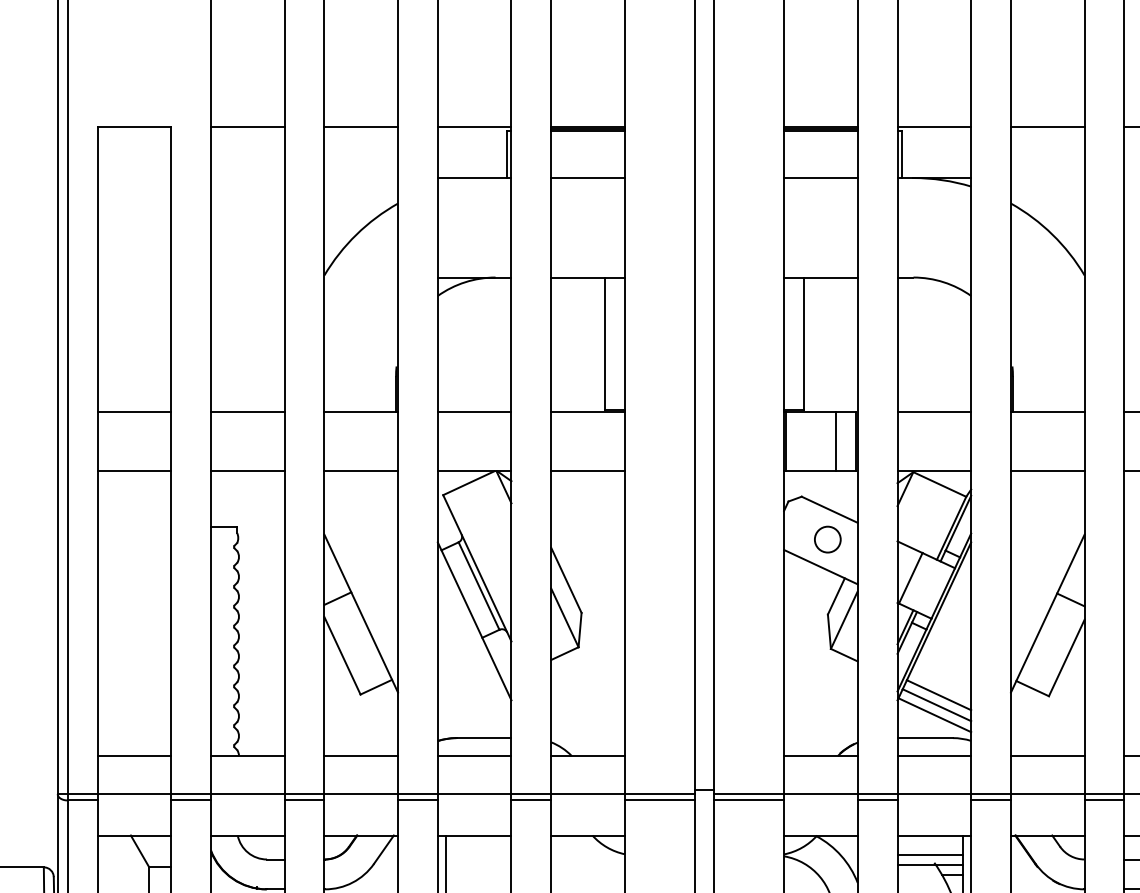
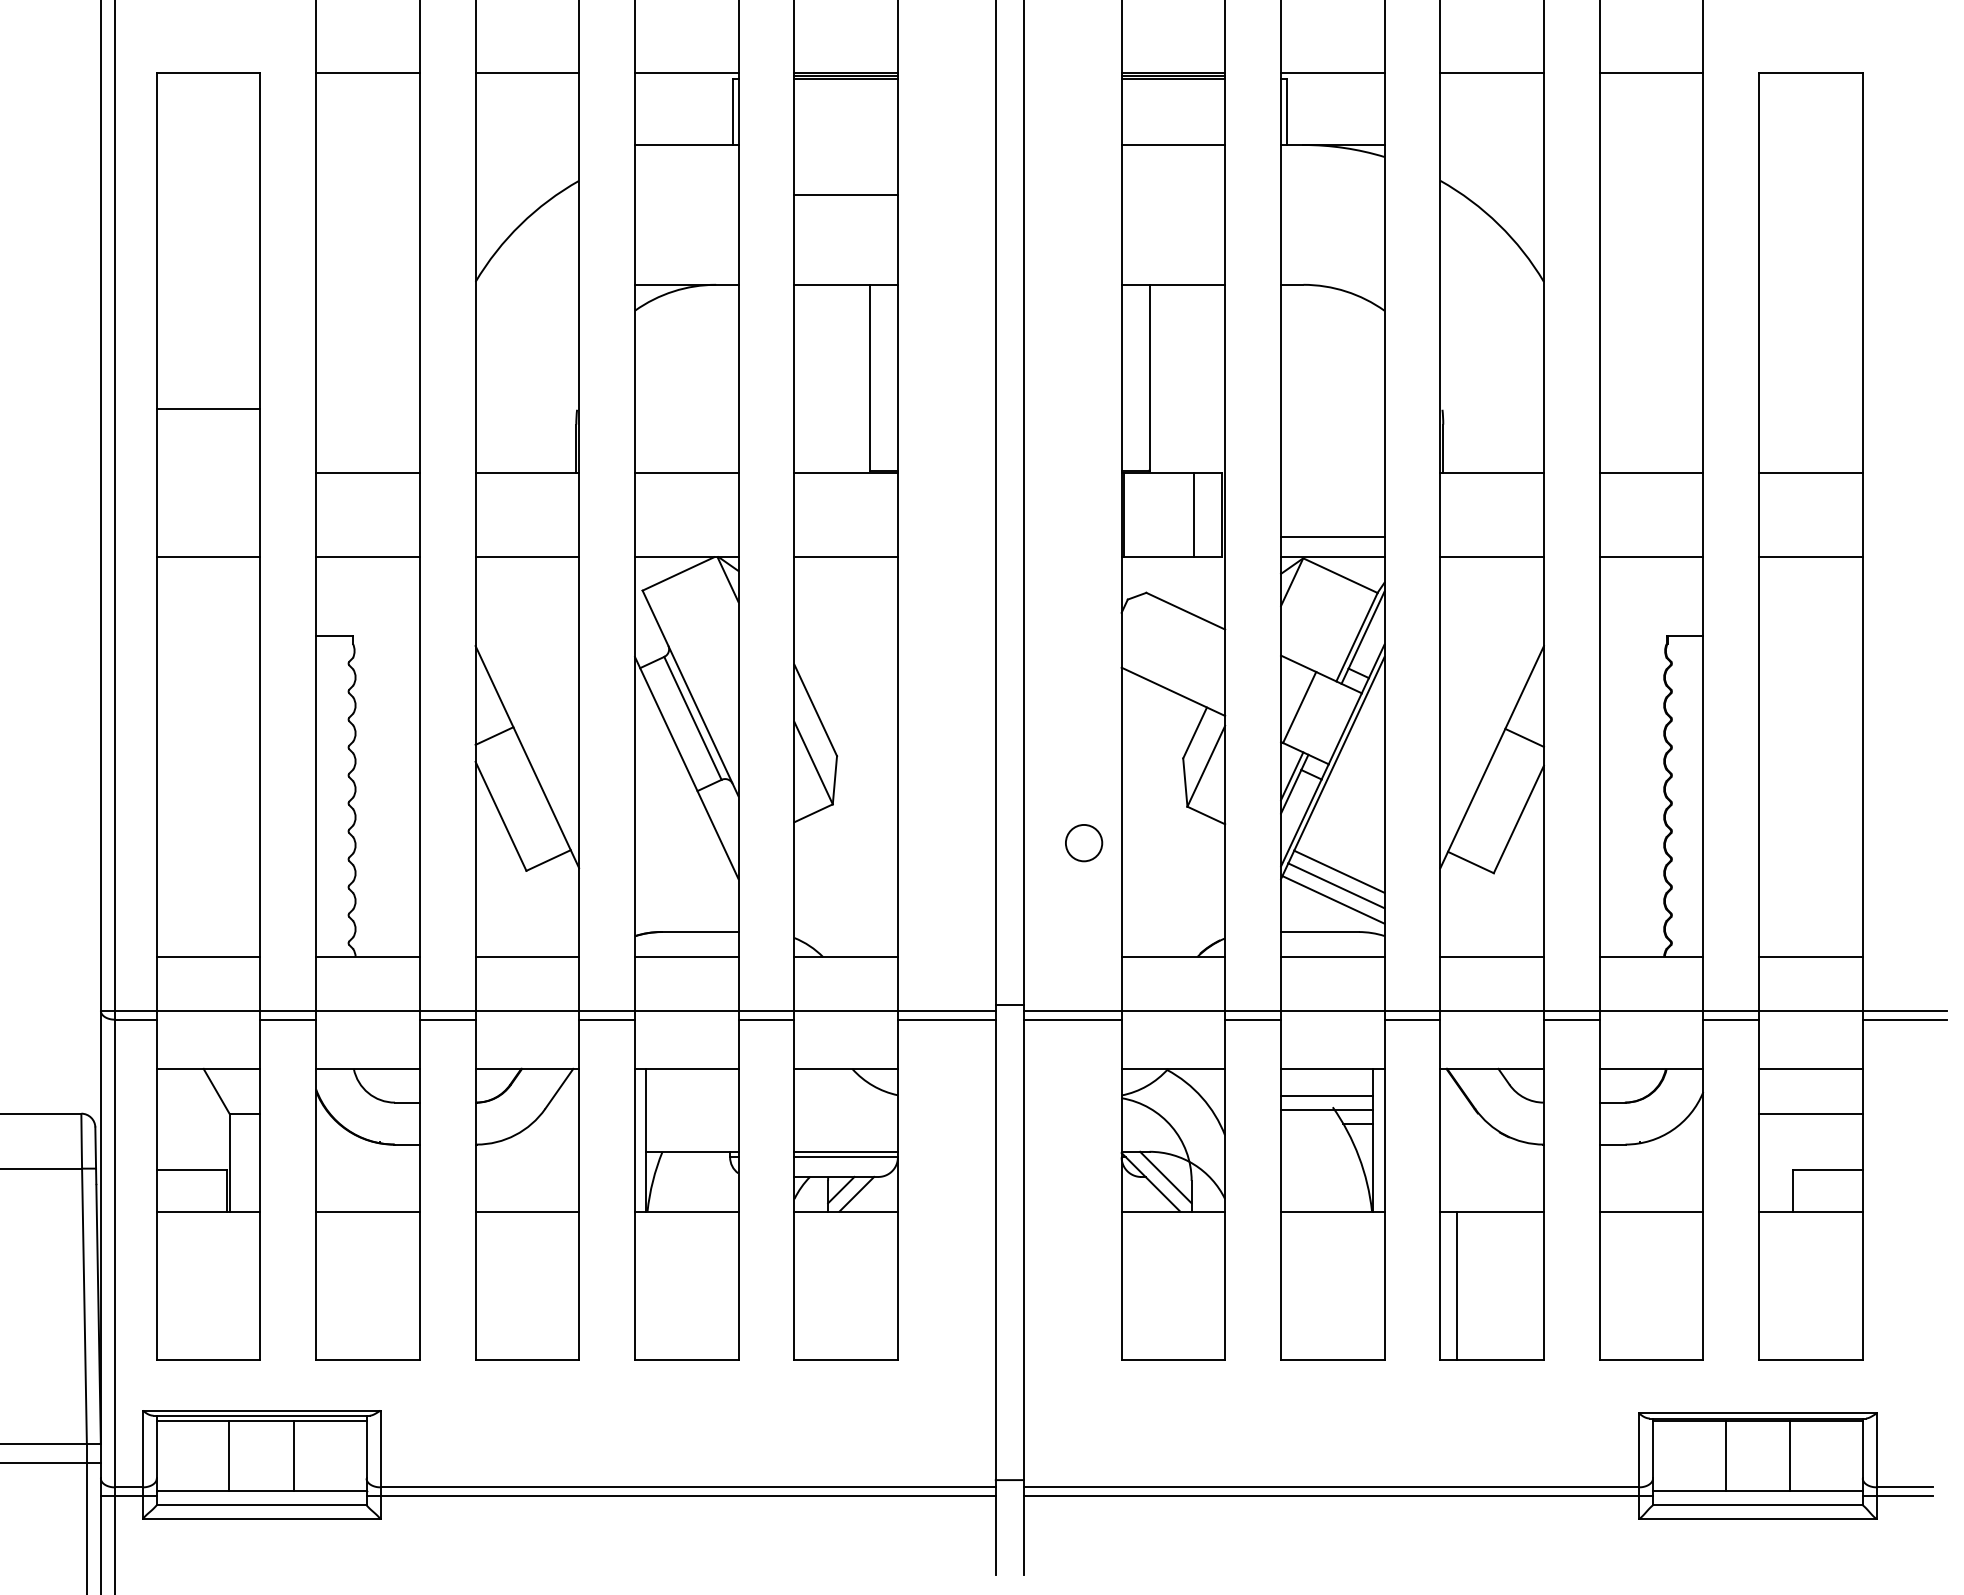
line: (587, 177) -> (845, 194), moved
line: (134, 411) -> (208, 409), moved
line: (934, 411) -> (1332, 537), moved
circle: (828, 539) -> (1084, 843), moved

